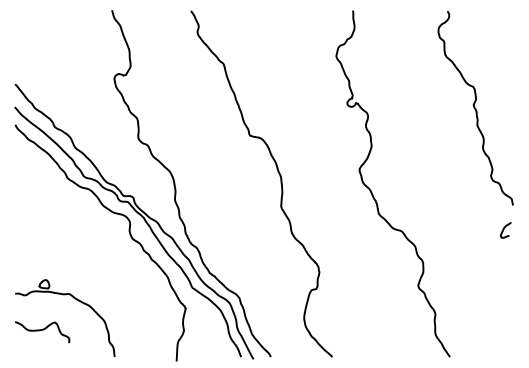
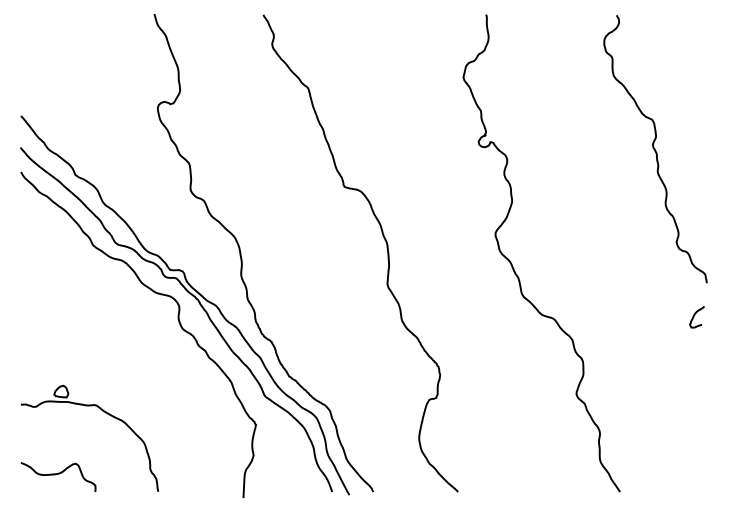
curve: (42, 330) -> (58, 474), moved

